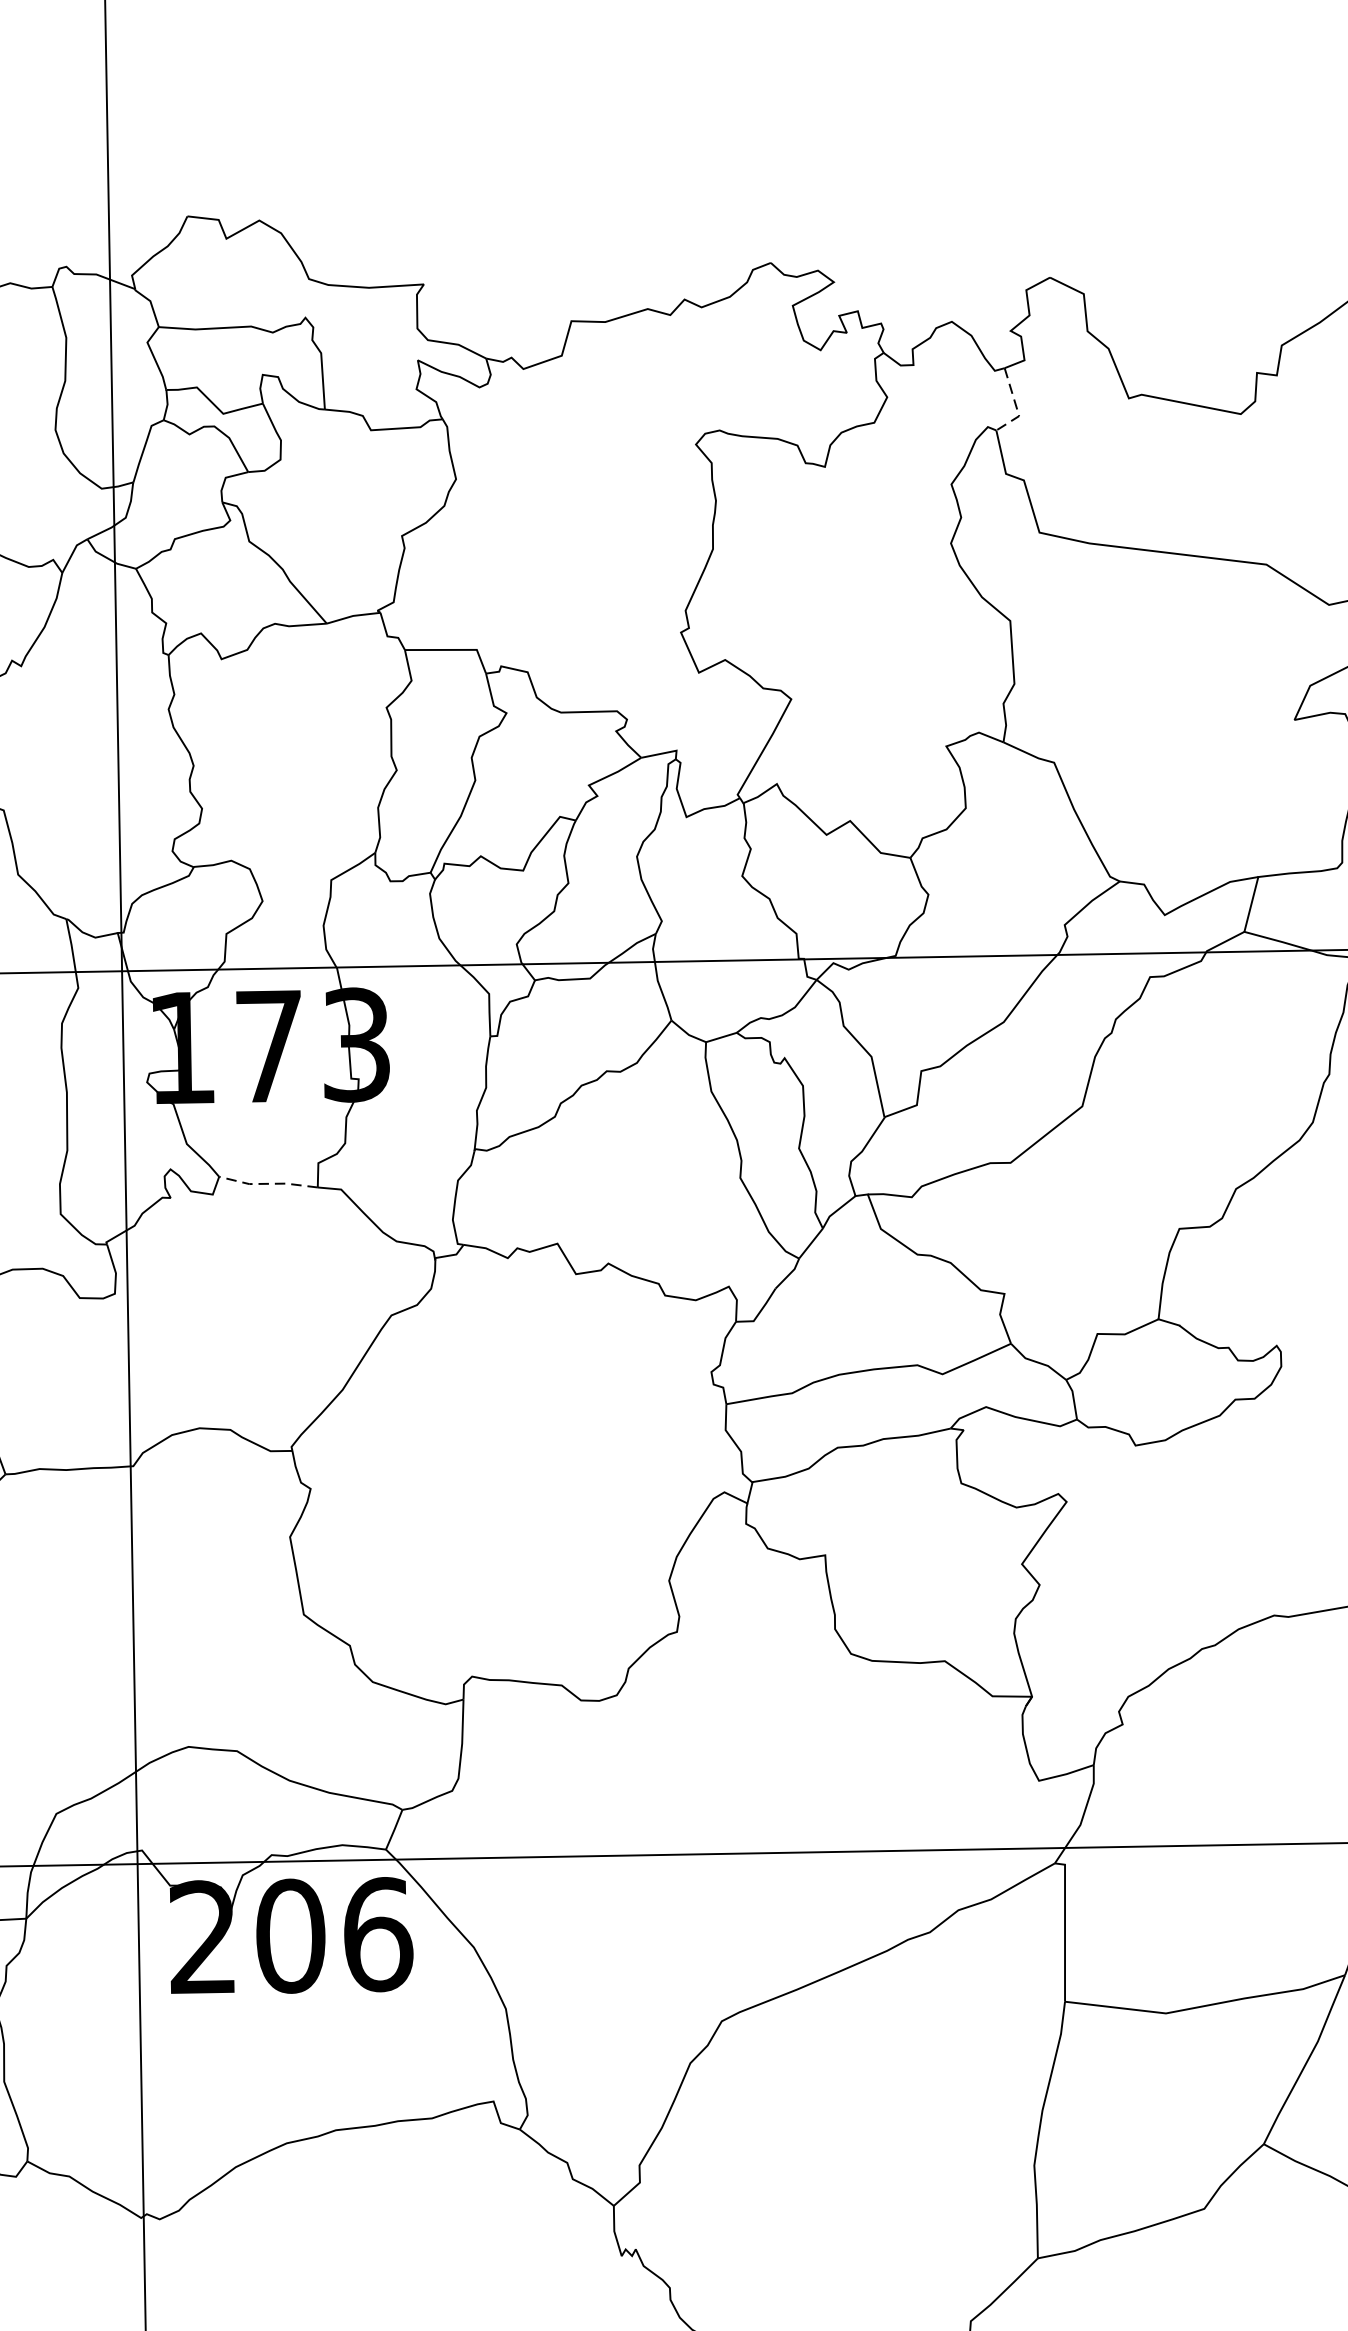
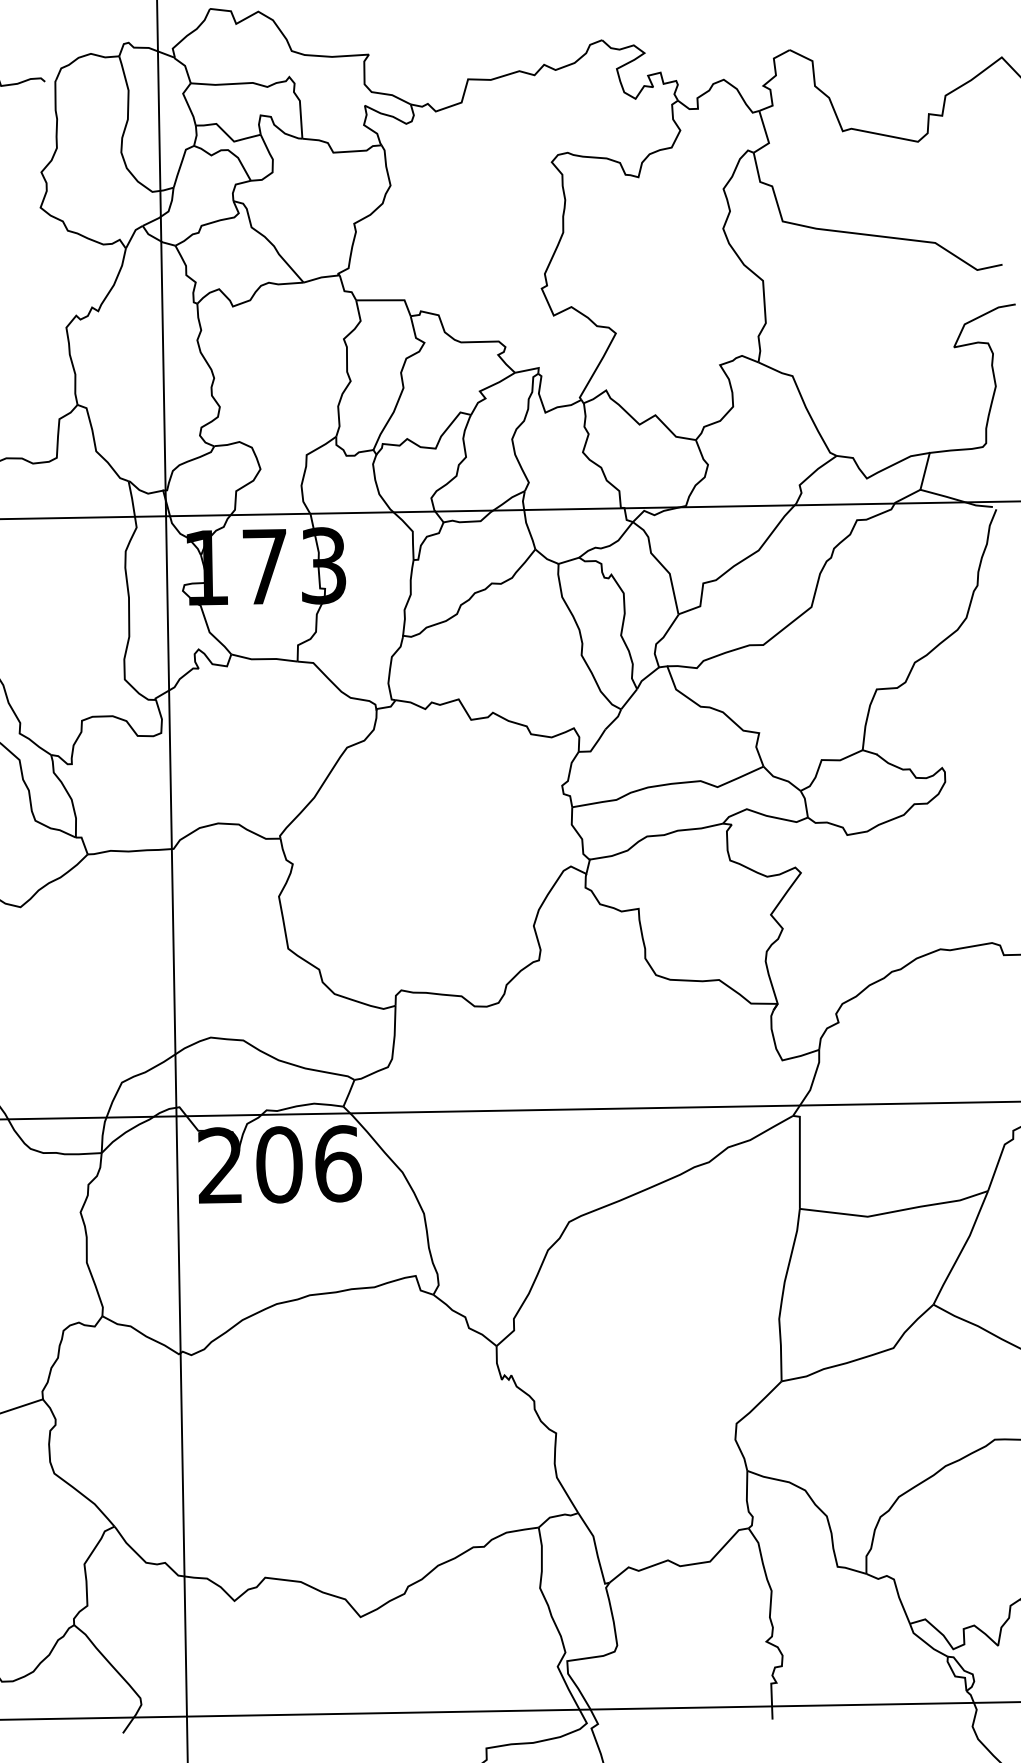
line: (1016, 406) -> (767, 136), dashed -> solid
line: (268, 1184) -> (264, 659), dashed -> solid

